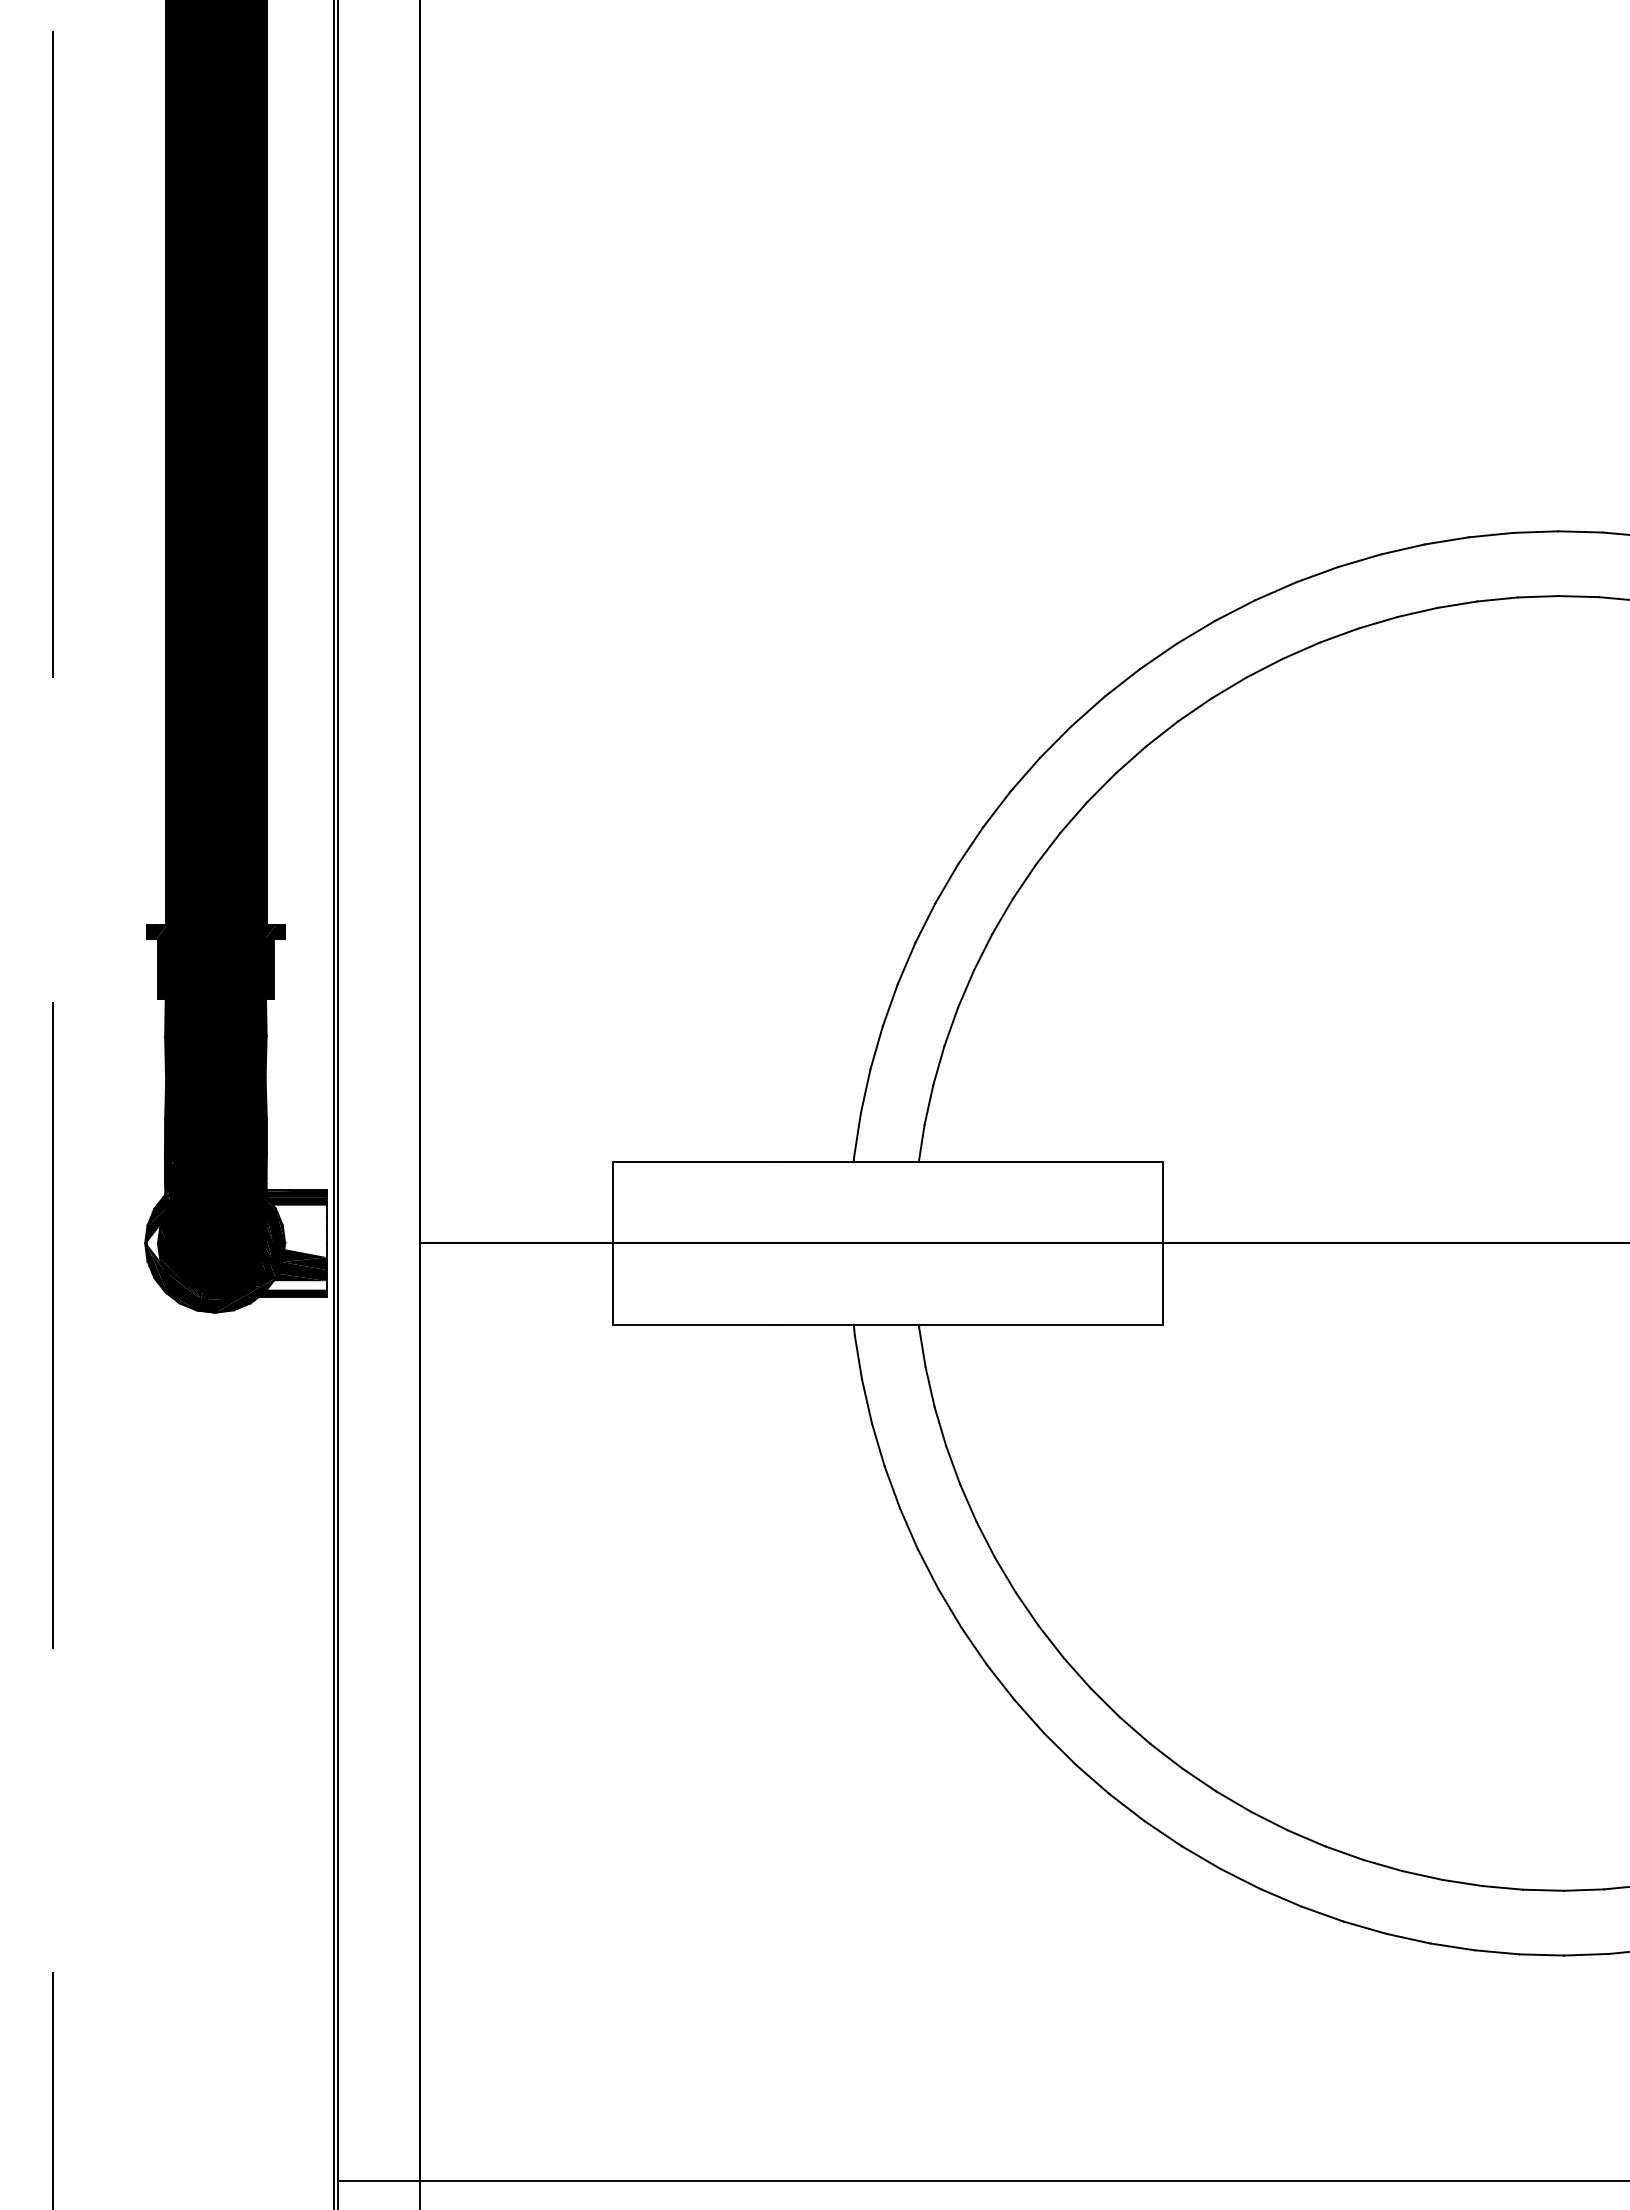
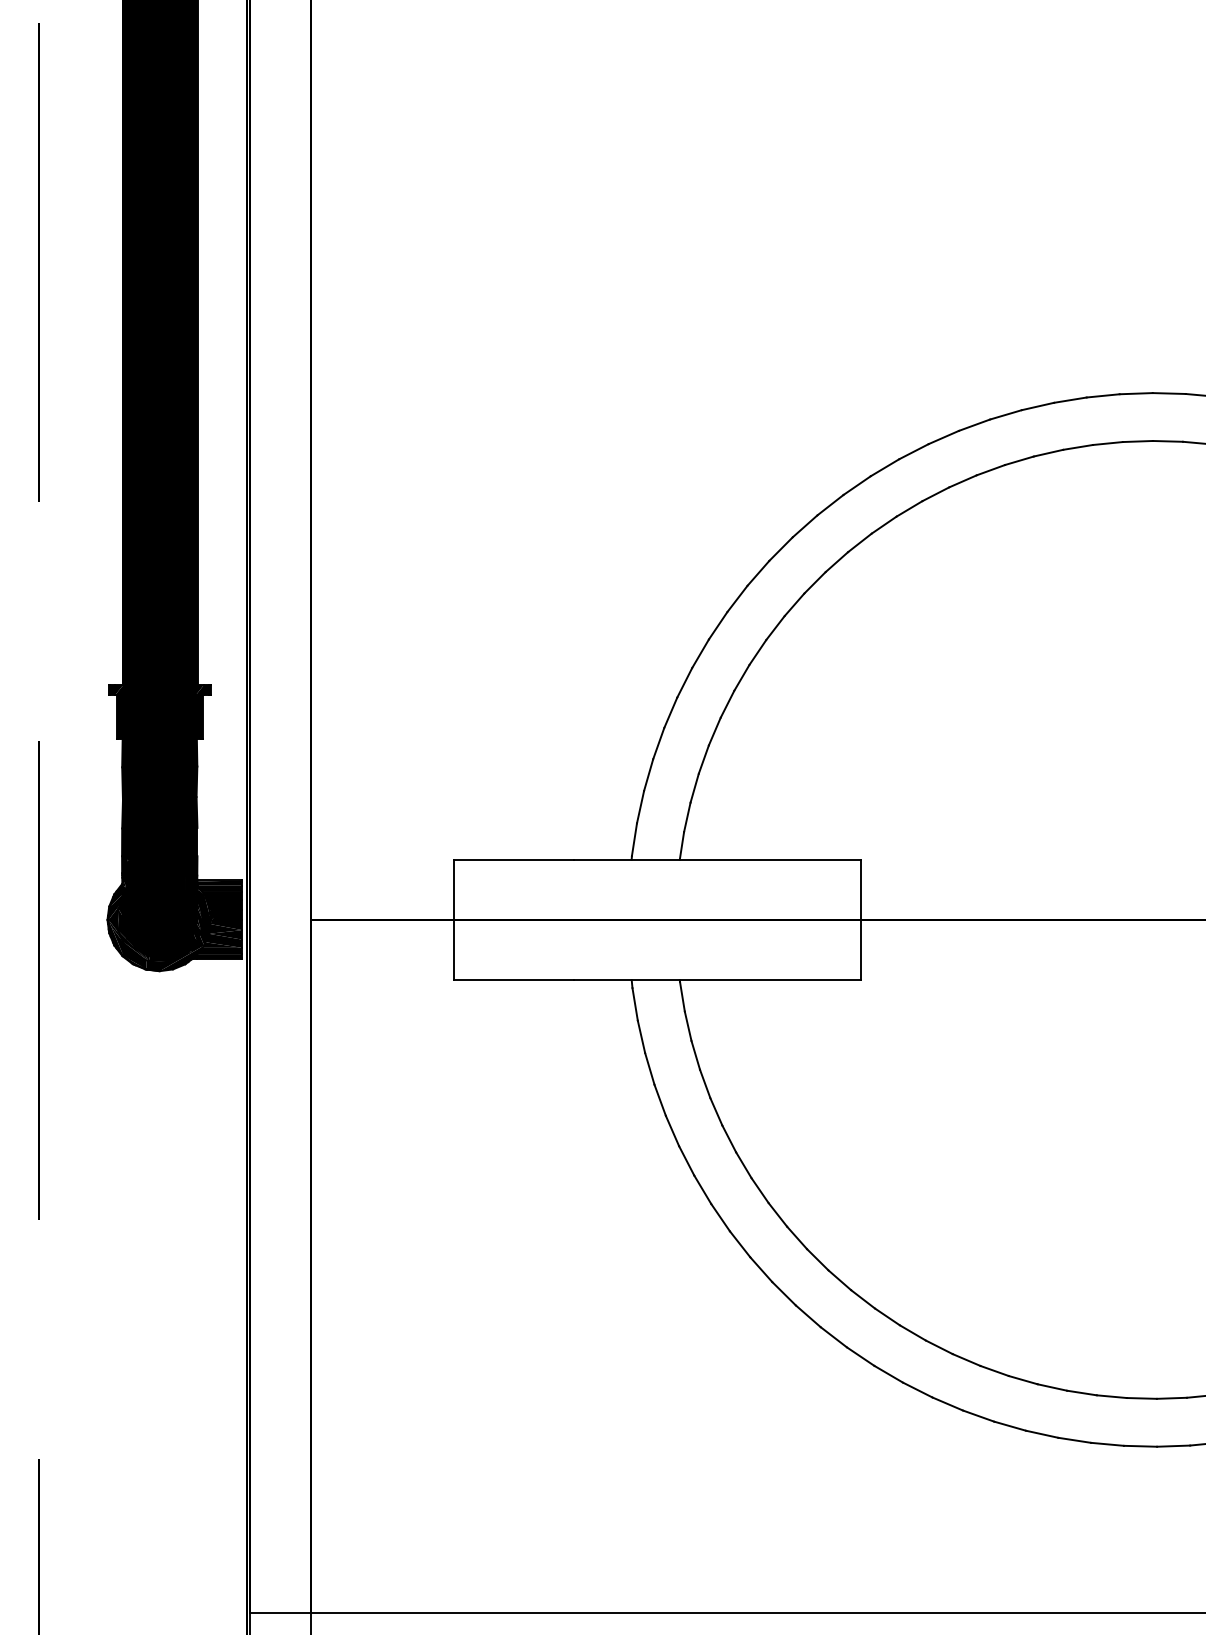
fill: (300, 1231) -> (222, 911), added
fill: (154, 1242) -> (114, 919), added
fill: (296, 1285) -> (219, 951), added

